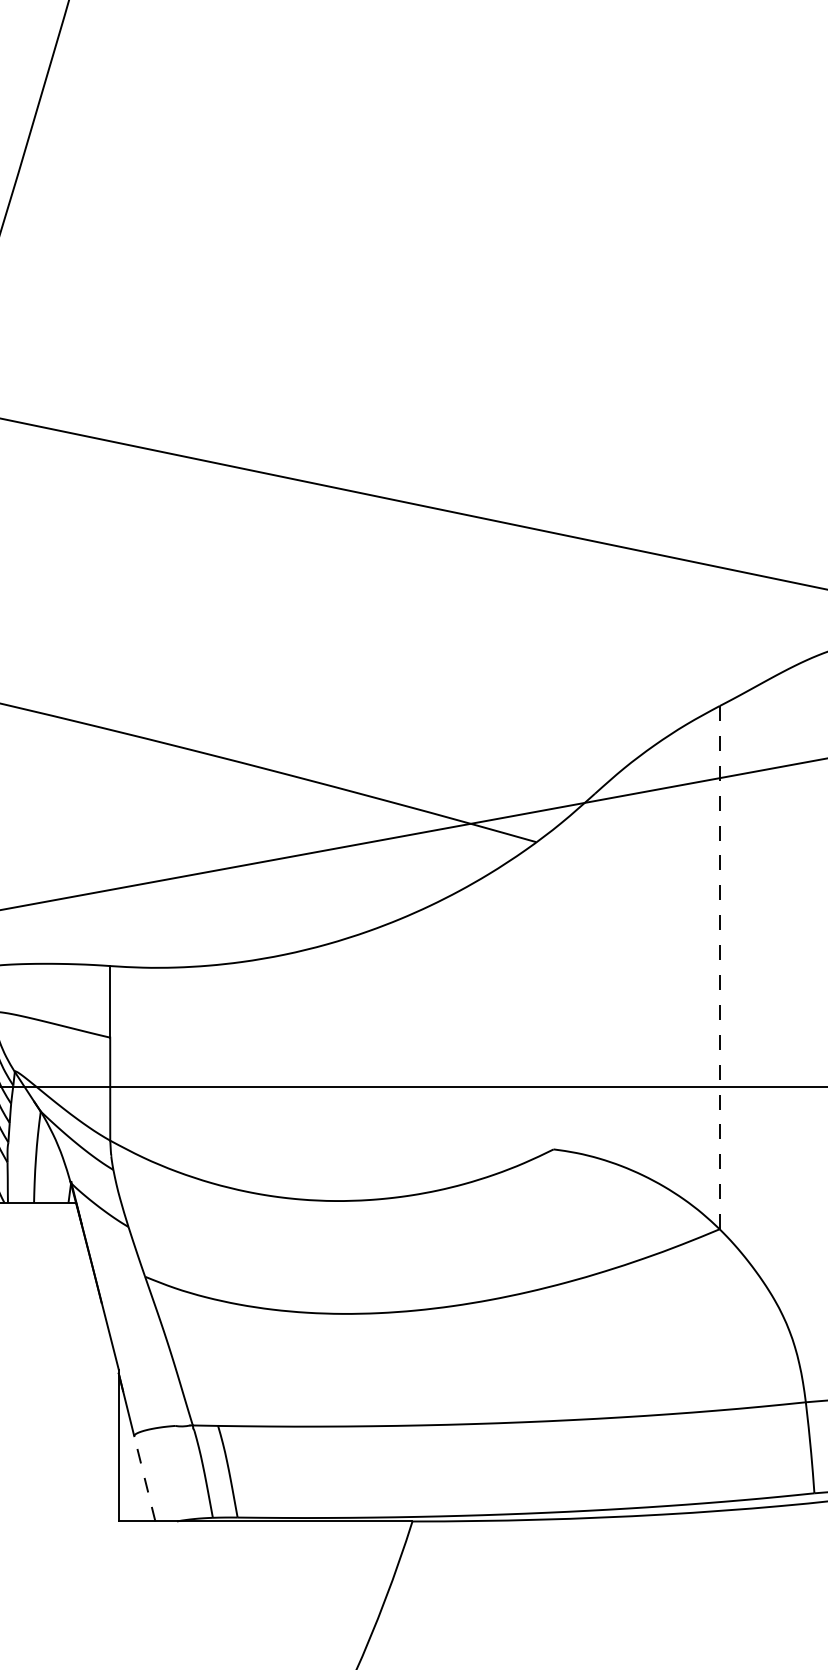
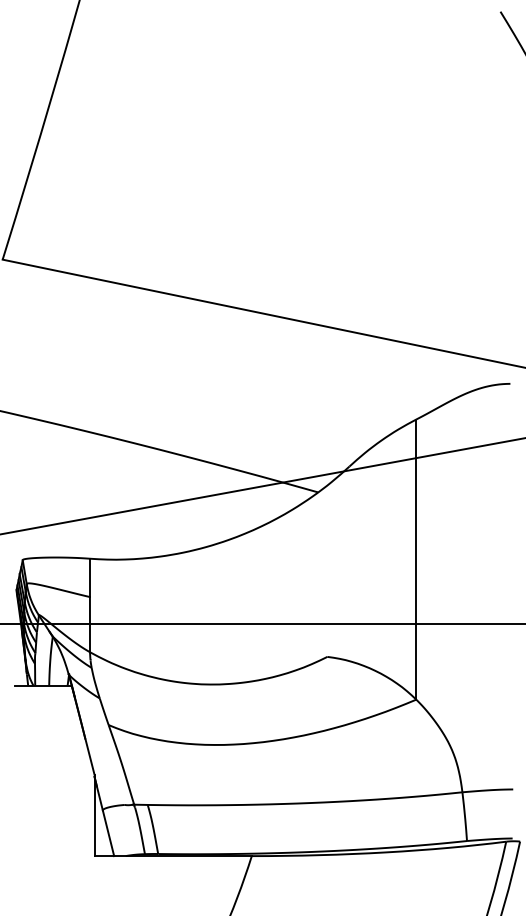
line: (720, 969) -> (416, 560), dashed -> solid
line: (144, 1479) -> (108, 833), dashed -> solid

